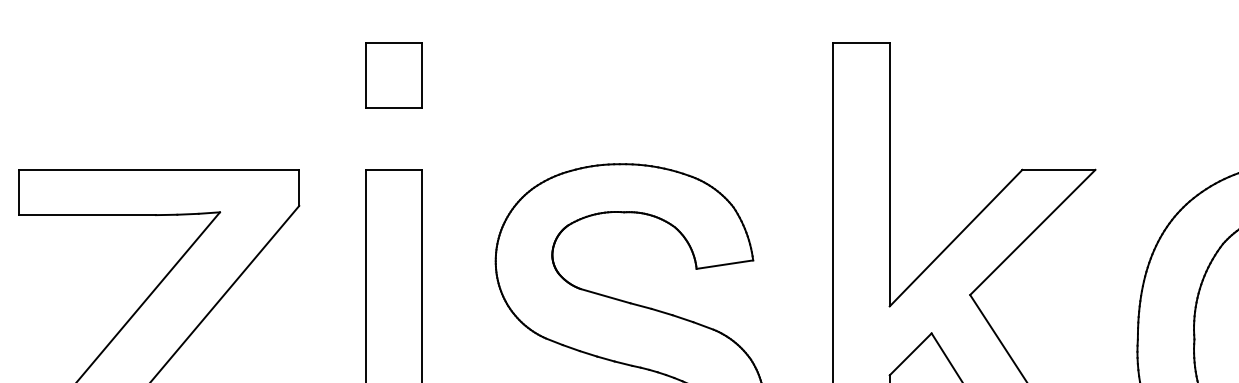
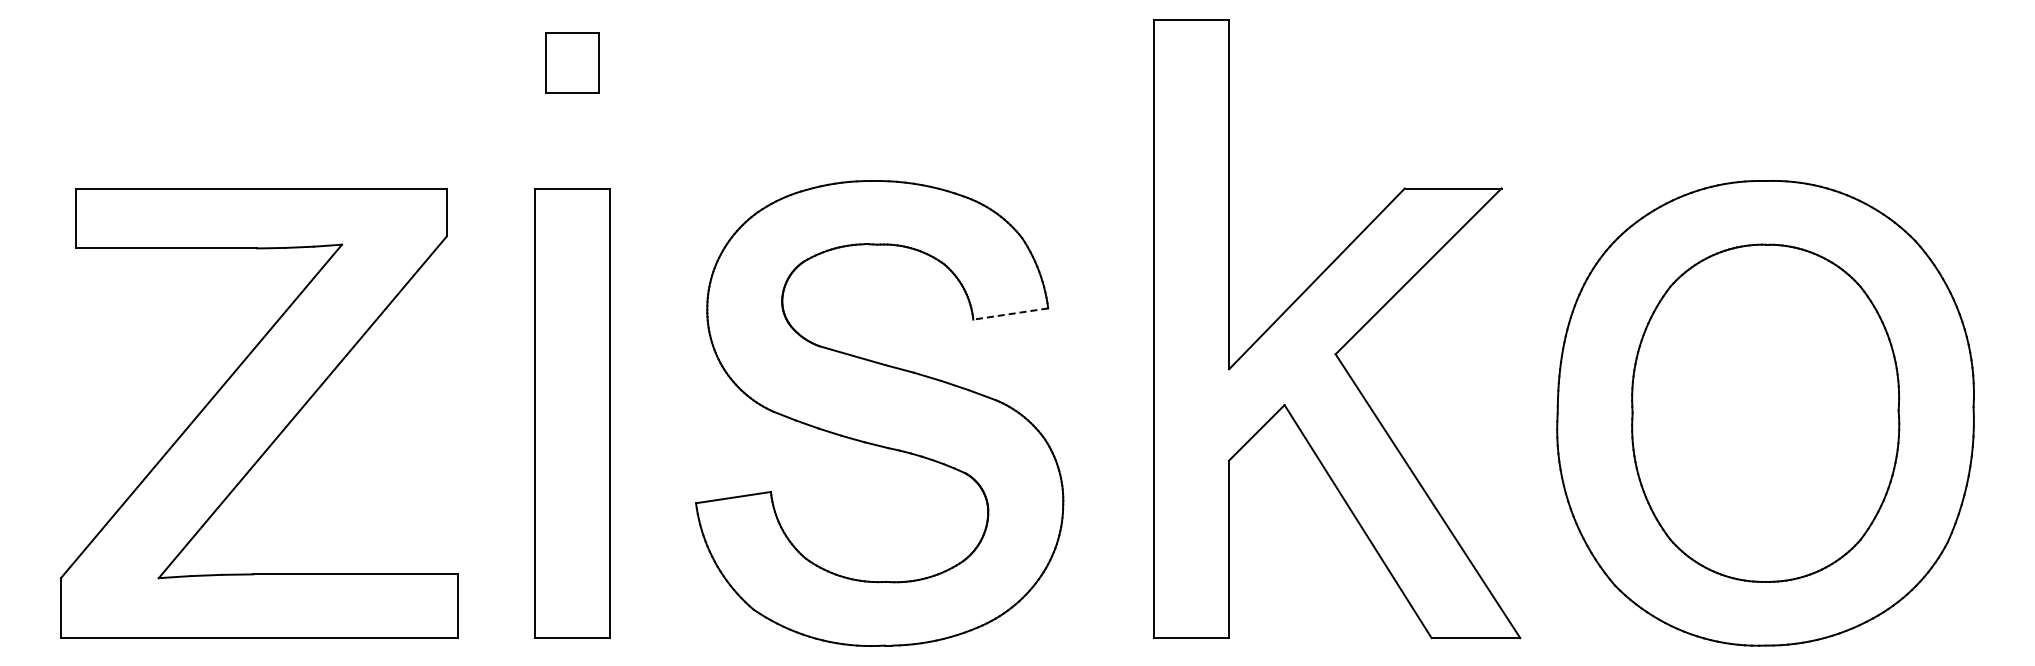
part: (394, 74) -> (572, 62), size x0.7
line: (724, 265) -> (1010, 314), solid -> dashed

